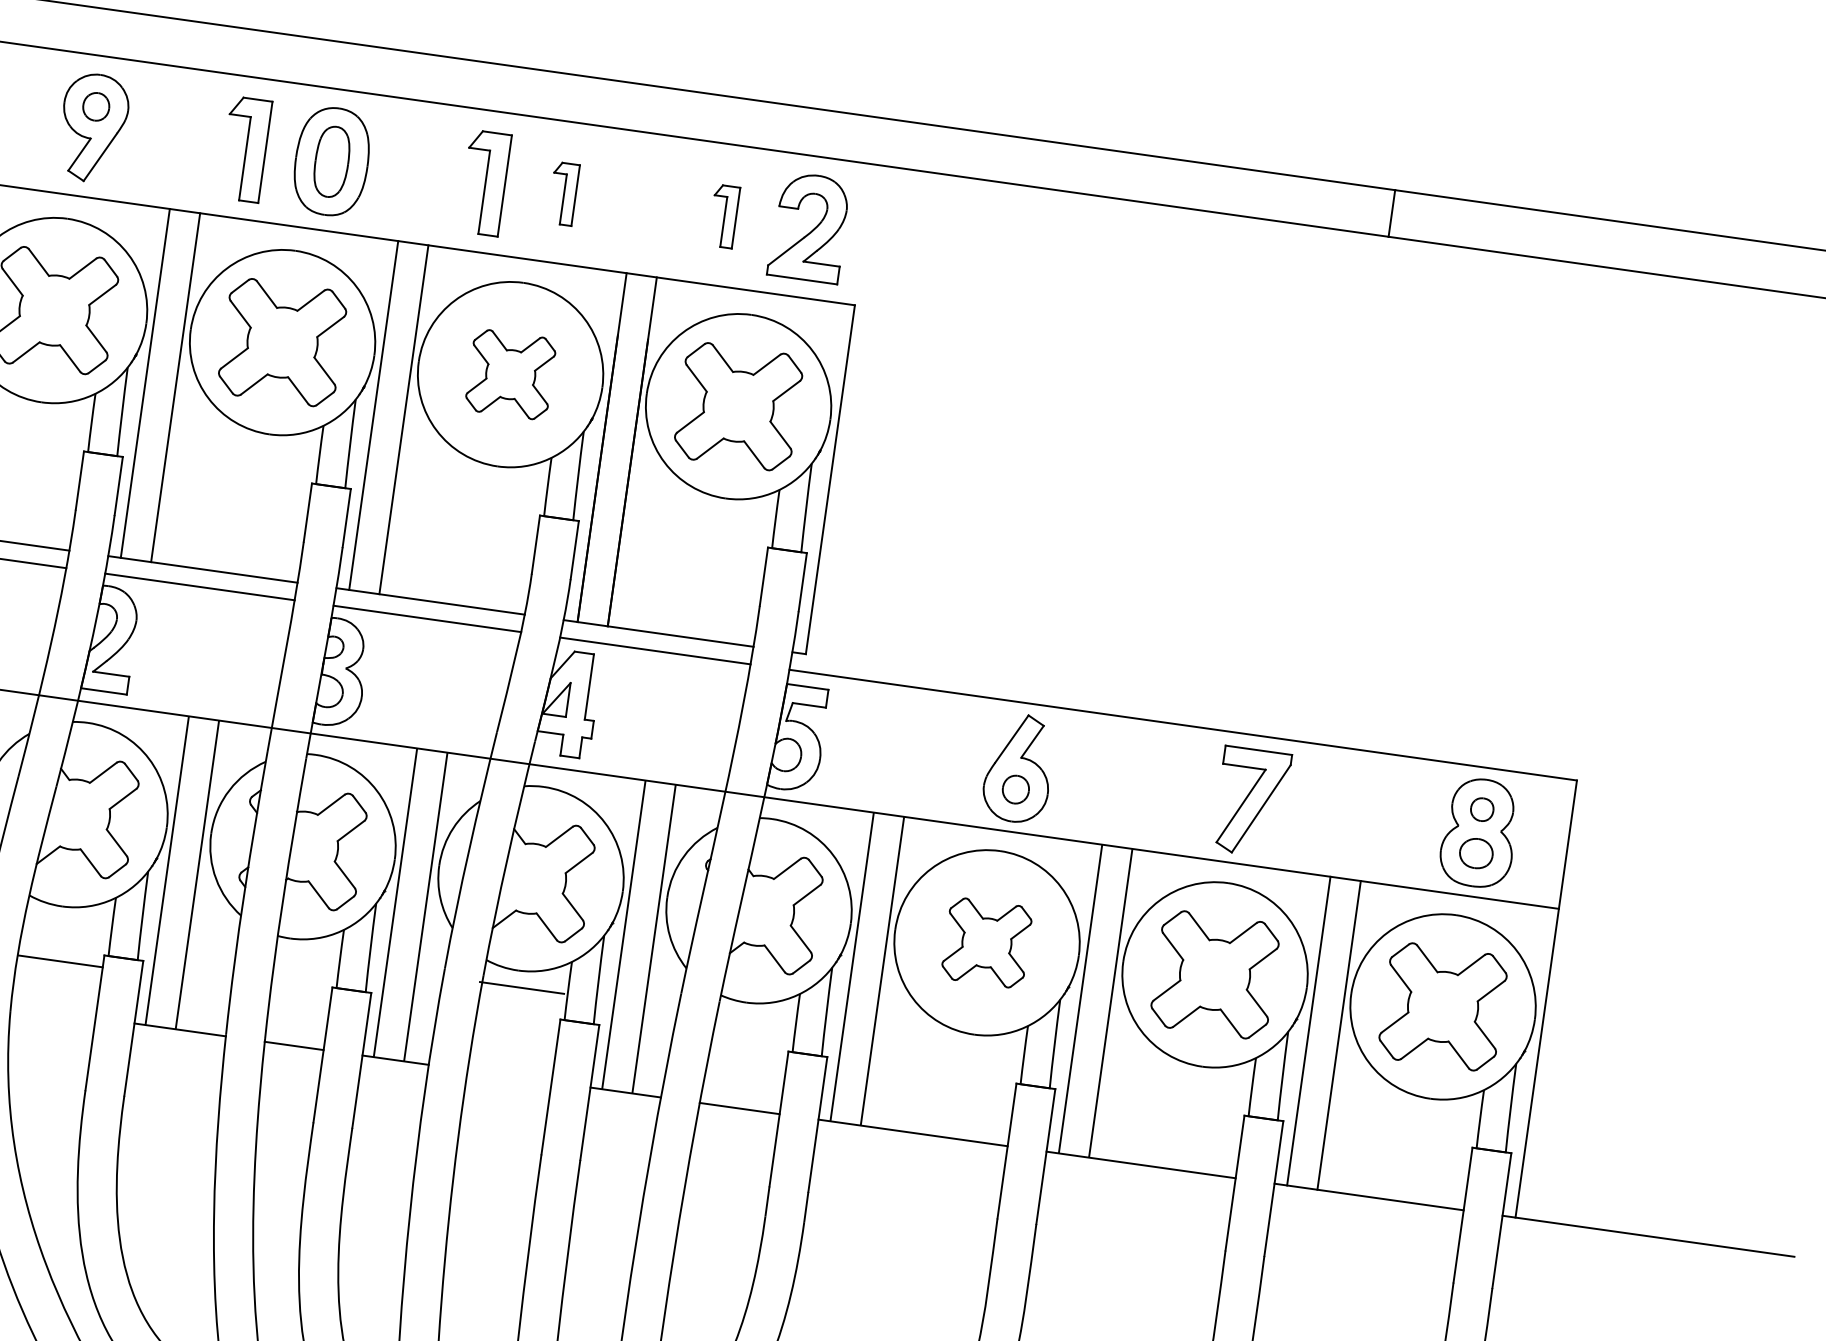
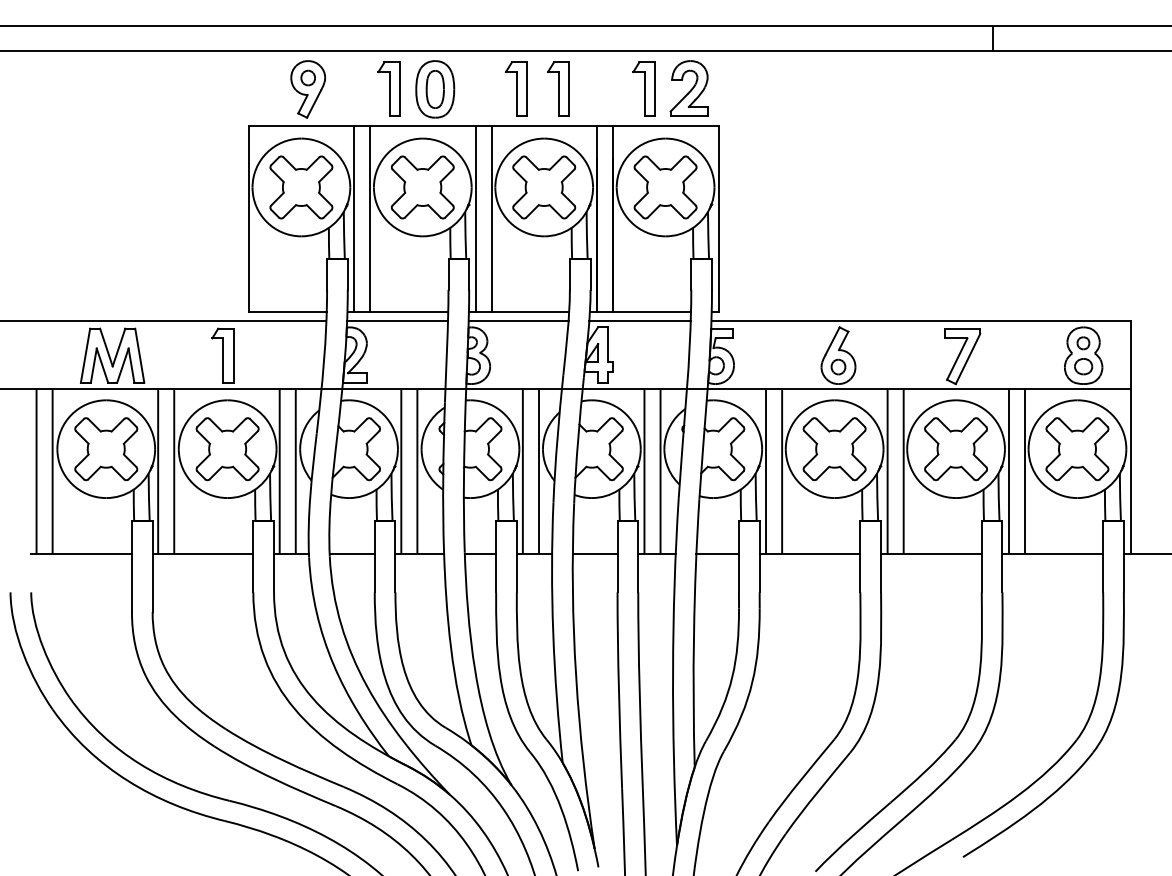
part: (563, 192) -> (558, 88), size x1.67
part: (723, 214) -> (643, 88), size x1.67
part: (511, 374) -> (544, 187), size x1.43
part: (986, 943) -> (834, 449), size x1.43
line: (59, 960) -> (351, 553), moved
line: (520, 987) -> (594, 553), moved

